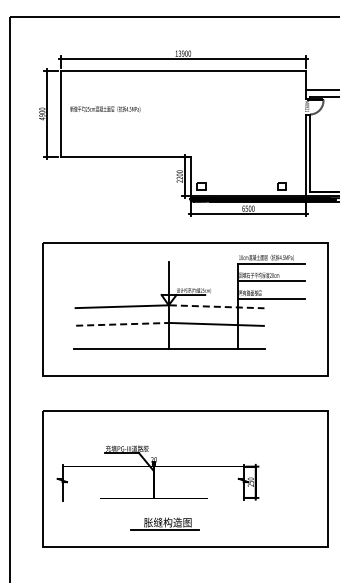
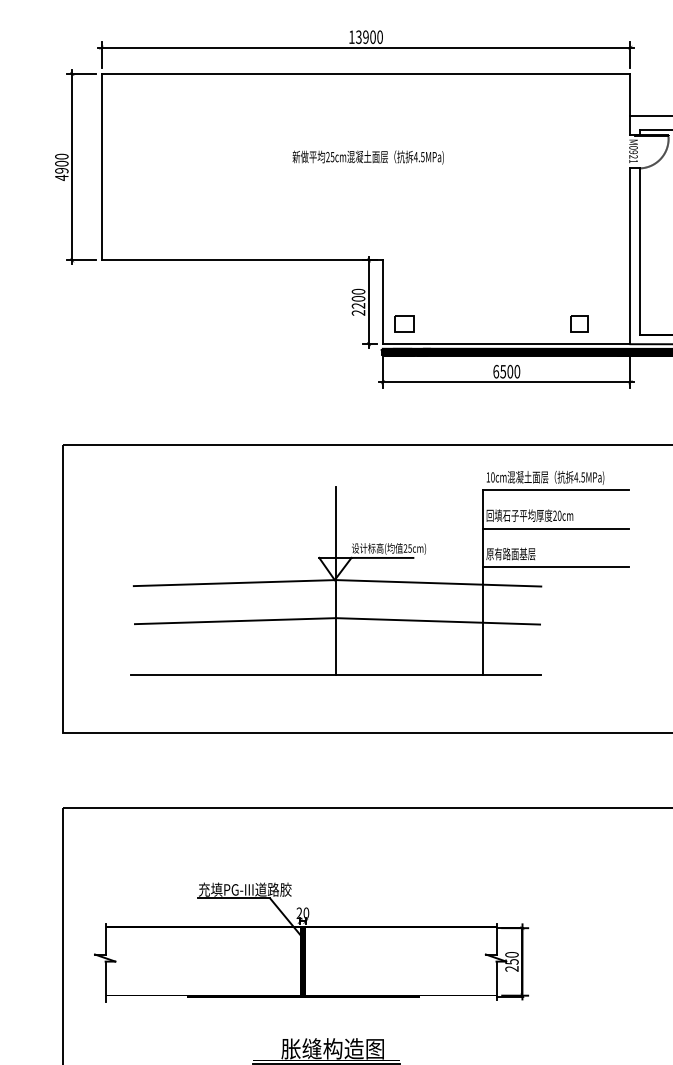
text: (105, 109) -> (368, 157), moved
line: (217, 306) -> (439, 582), dashed -> solid
line: (122, 324) -> (234, 621), dashed -> solid

